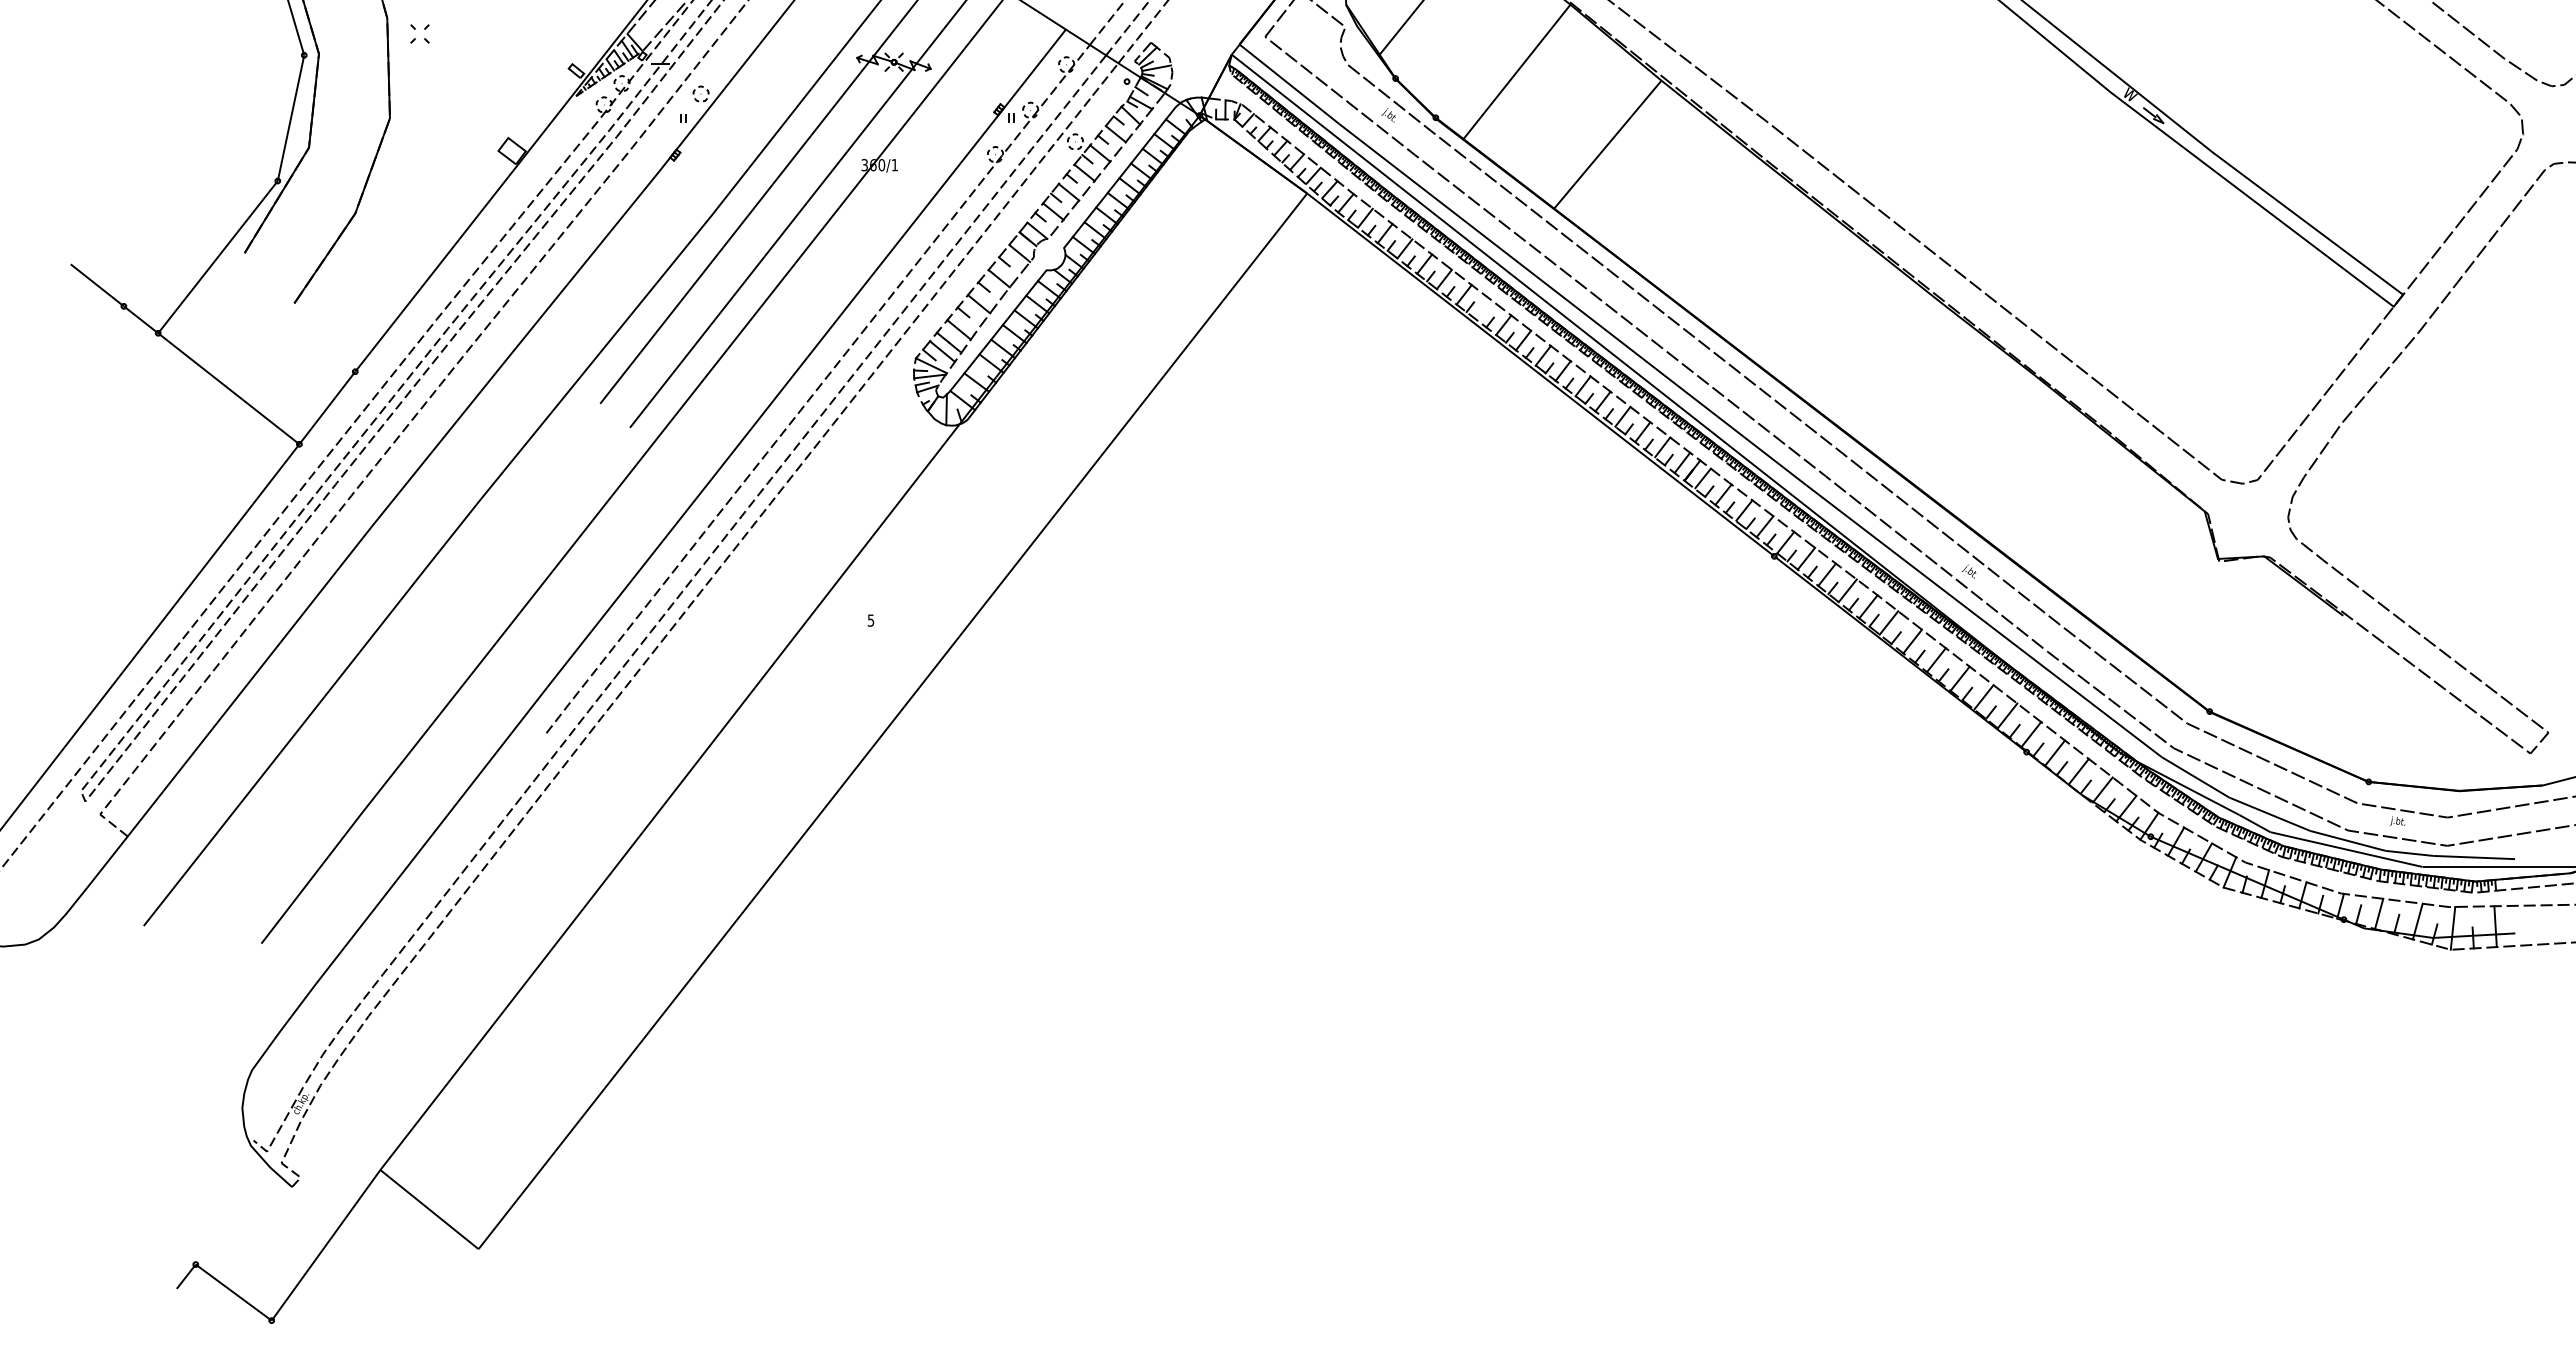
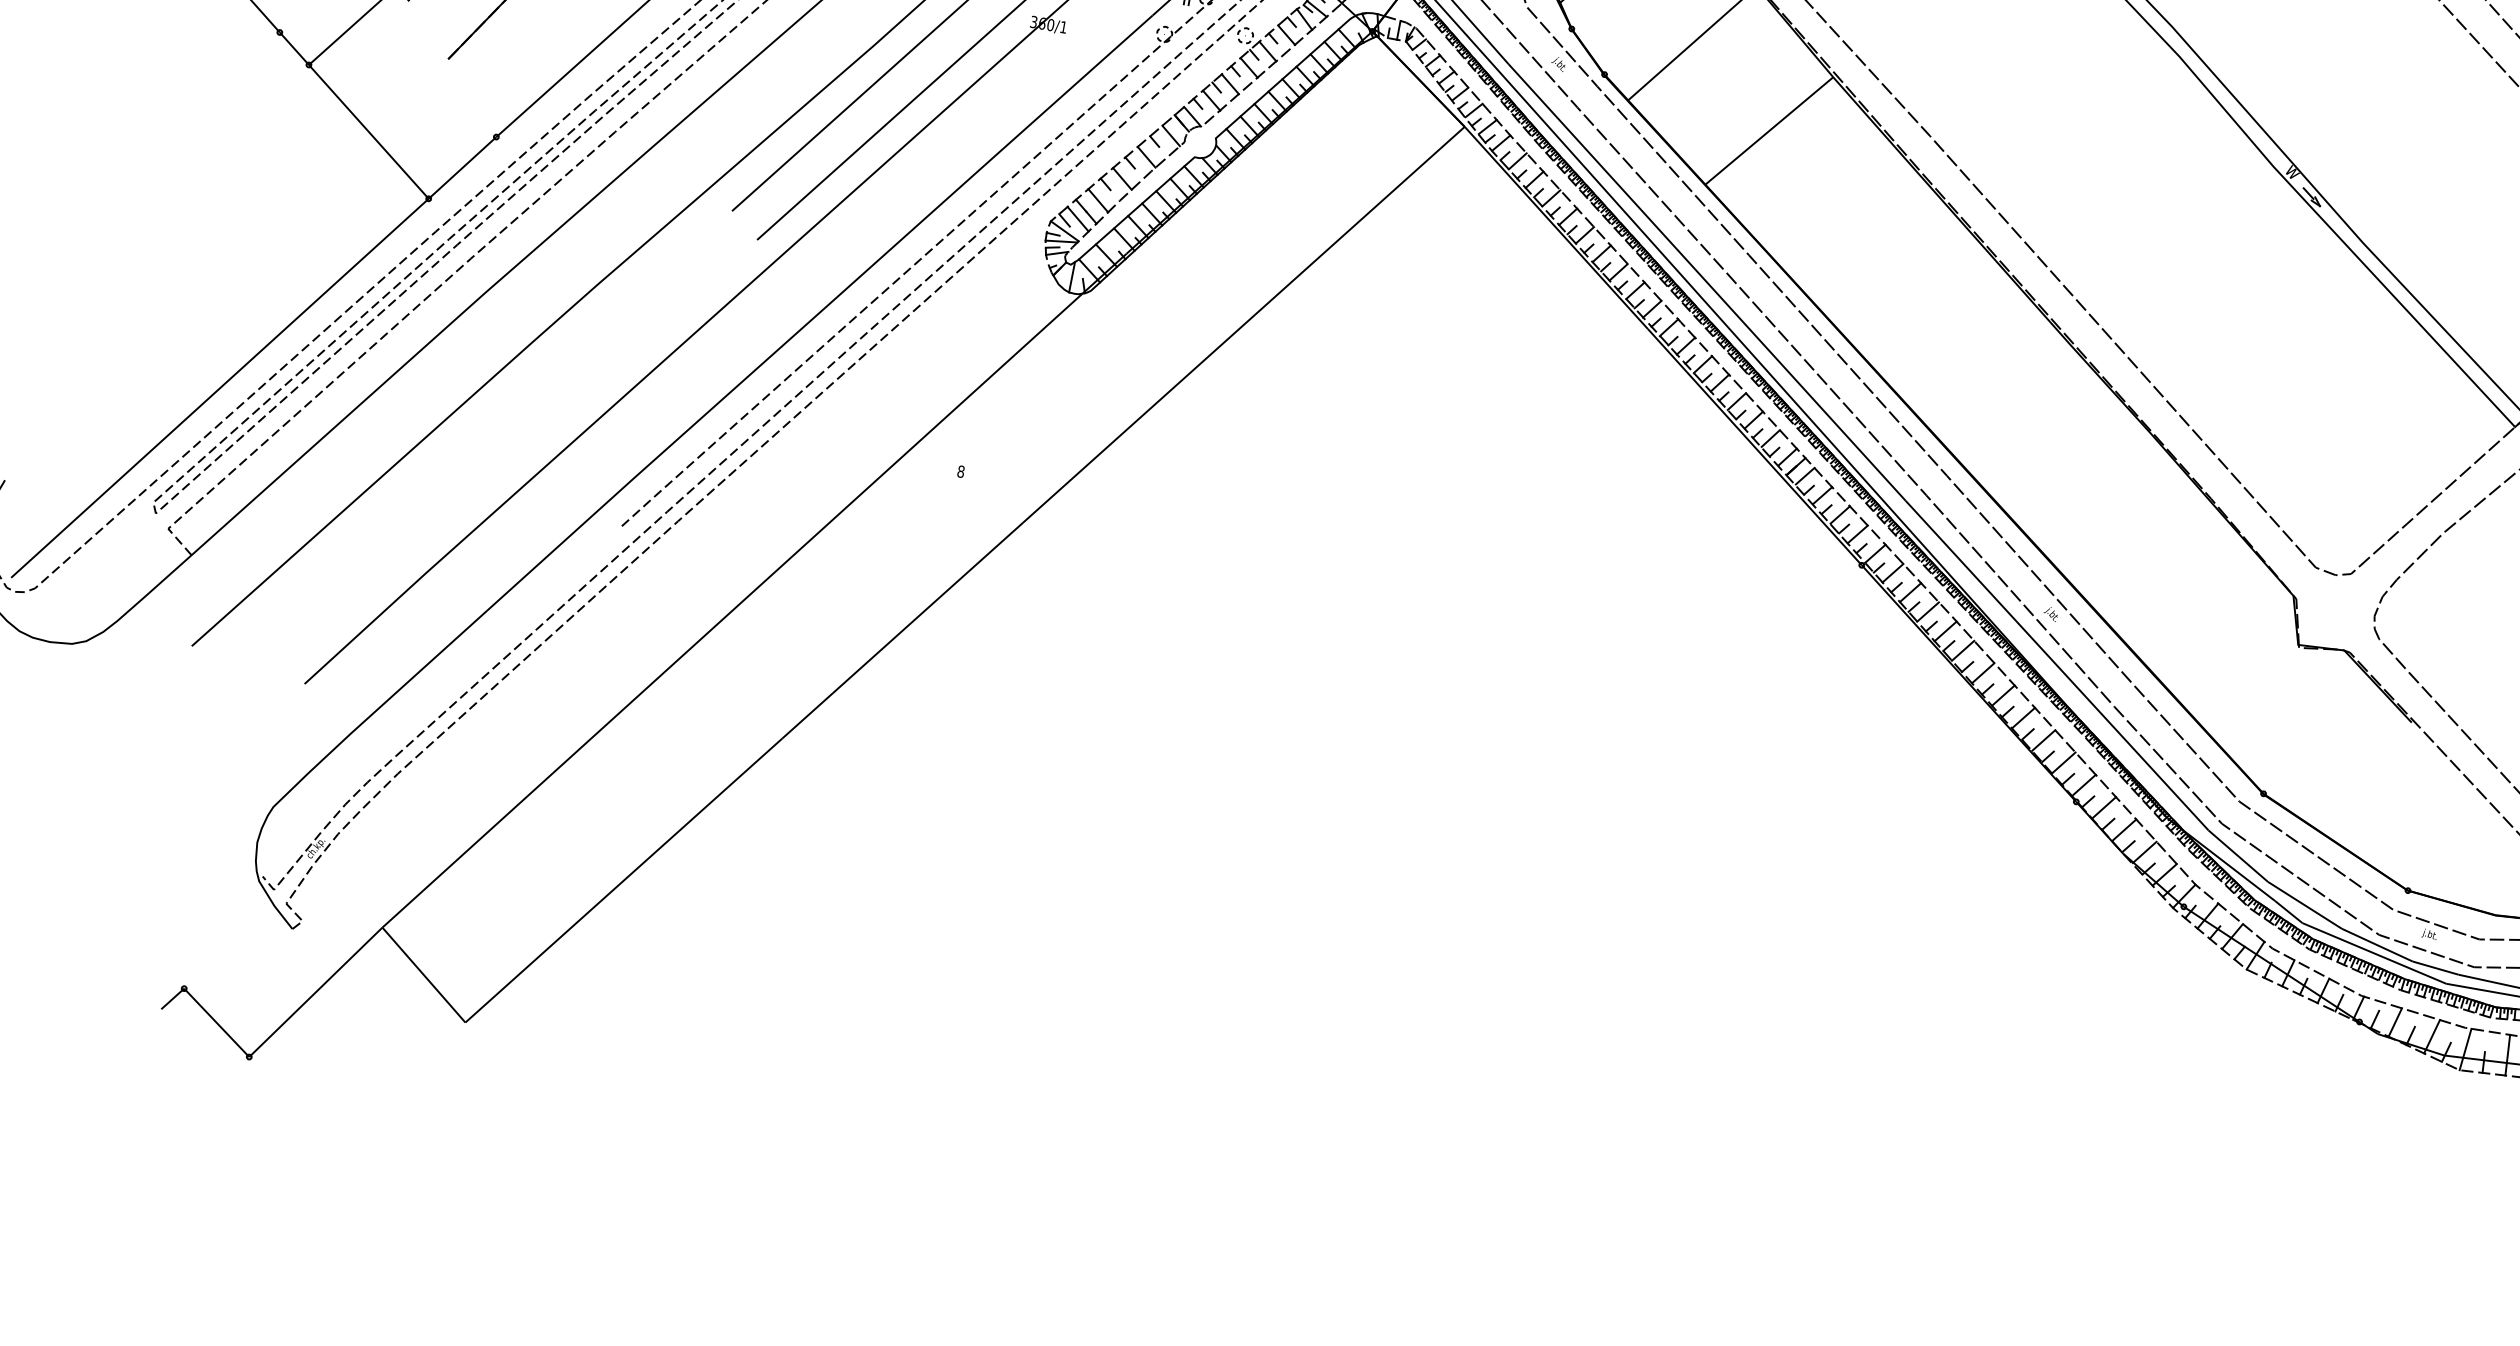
line: (1483, 309) -> (1618, 271), added
text: (870, 620) -> (960, 471), 5 -> 8

